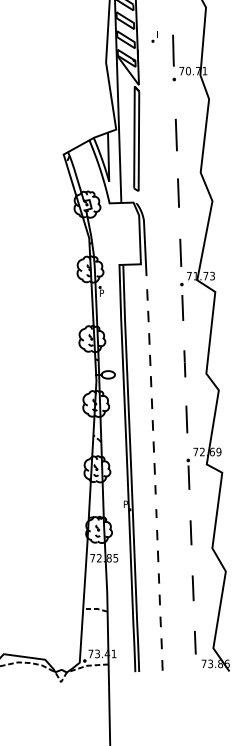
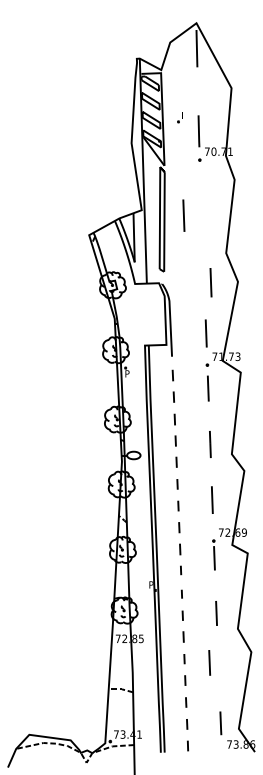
line: (175, 134) -> (183, 215), moved
line: (177, 192) -> (210, 282), moved
line: (192, 587) -> (209, 662), moved

